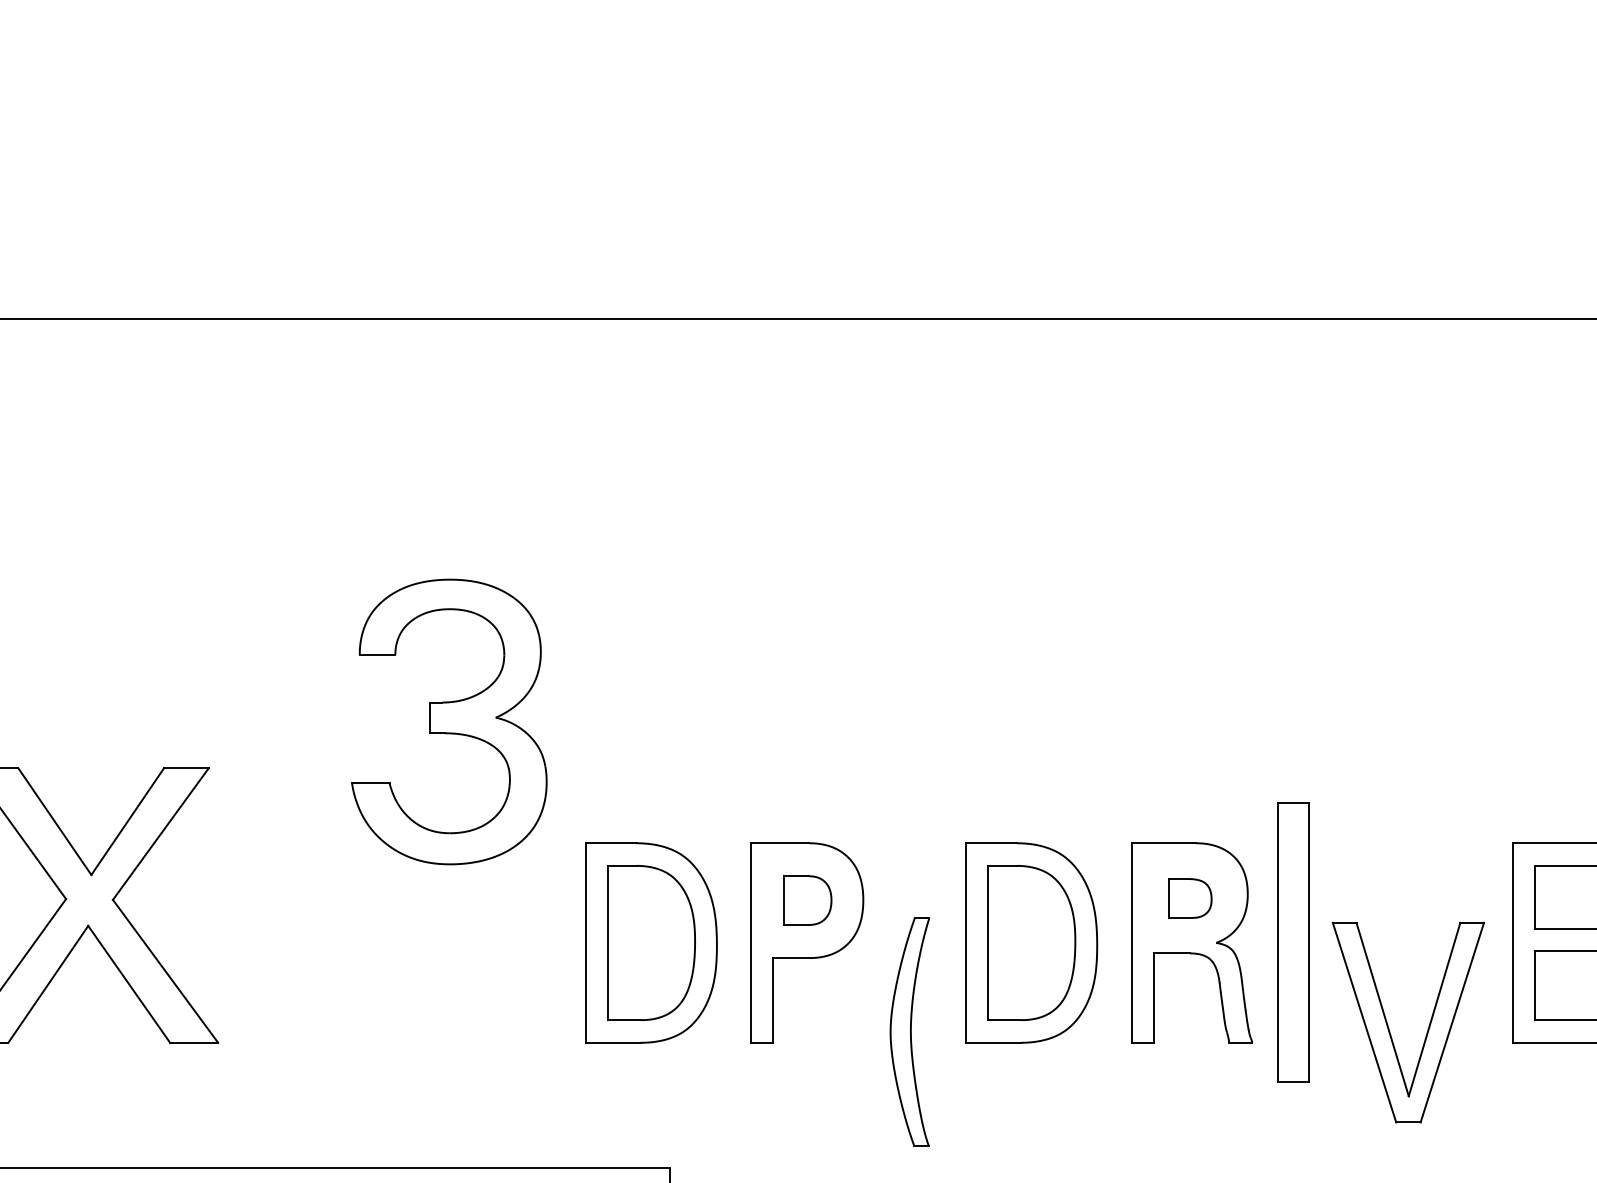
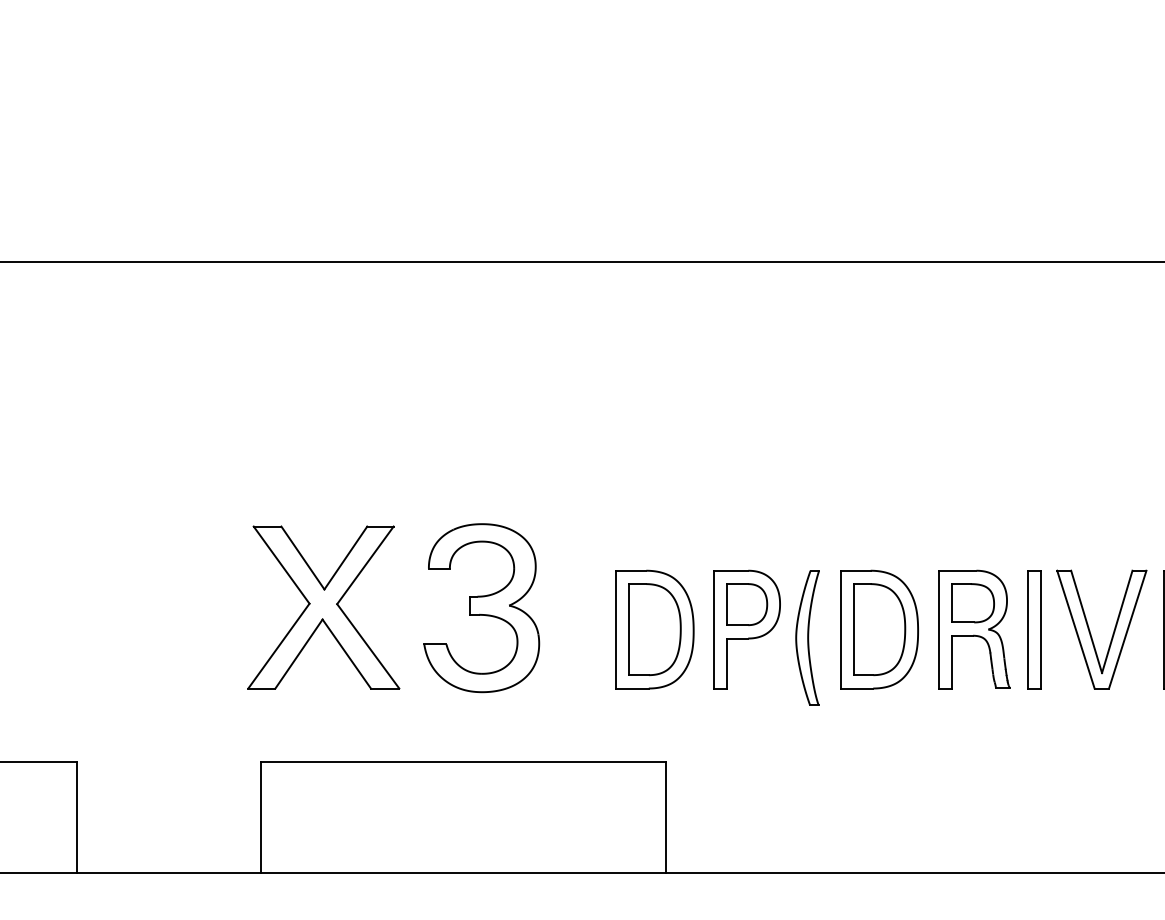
part: (448, 722) -> (481, 608), moved
part: (1189, 898) -> (972, 603), size x1.67
part: (808, 900) -> (747, 604), size x1.43
part: (1294, 942) -> (1034, 629), size x0.71
part: (1390, 1029) -> (1091, 633), moved
part: (909, 1030) -> (807, 637), moved

